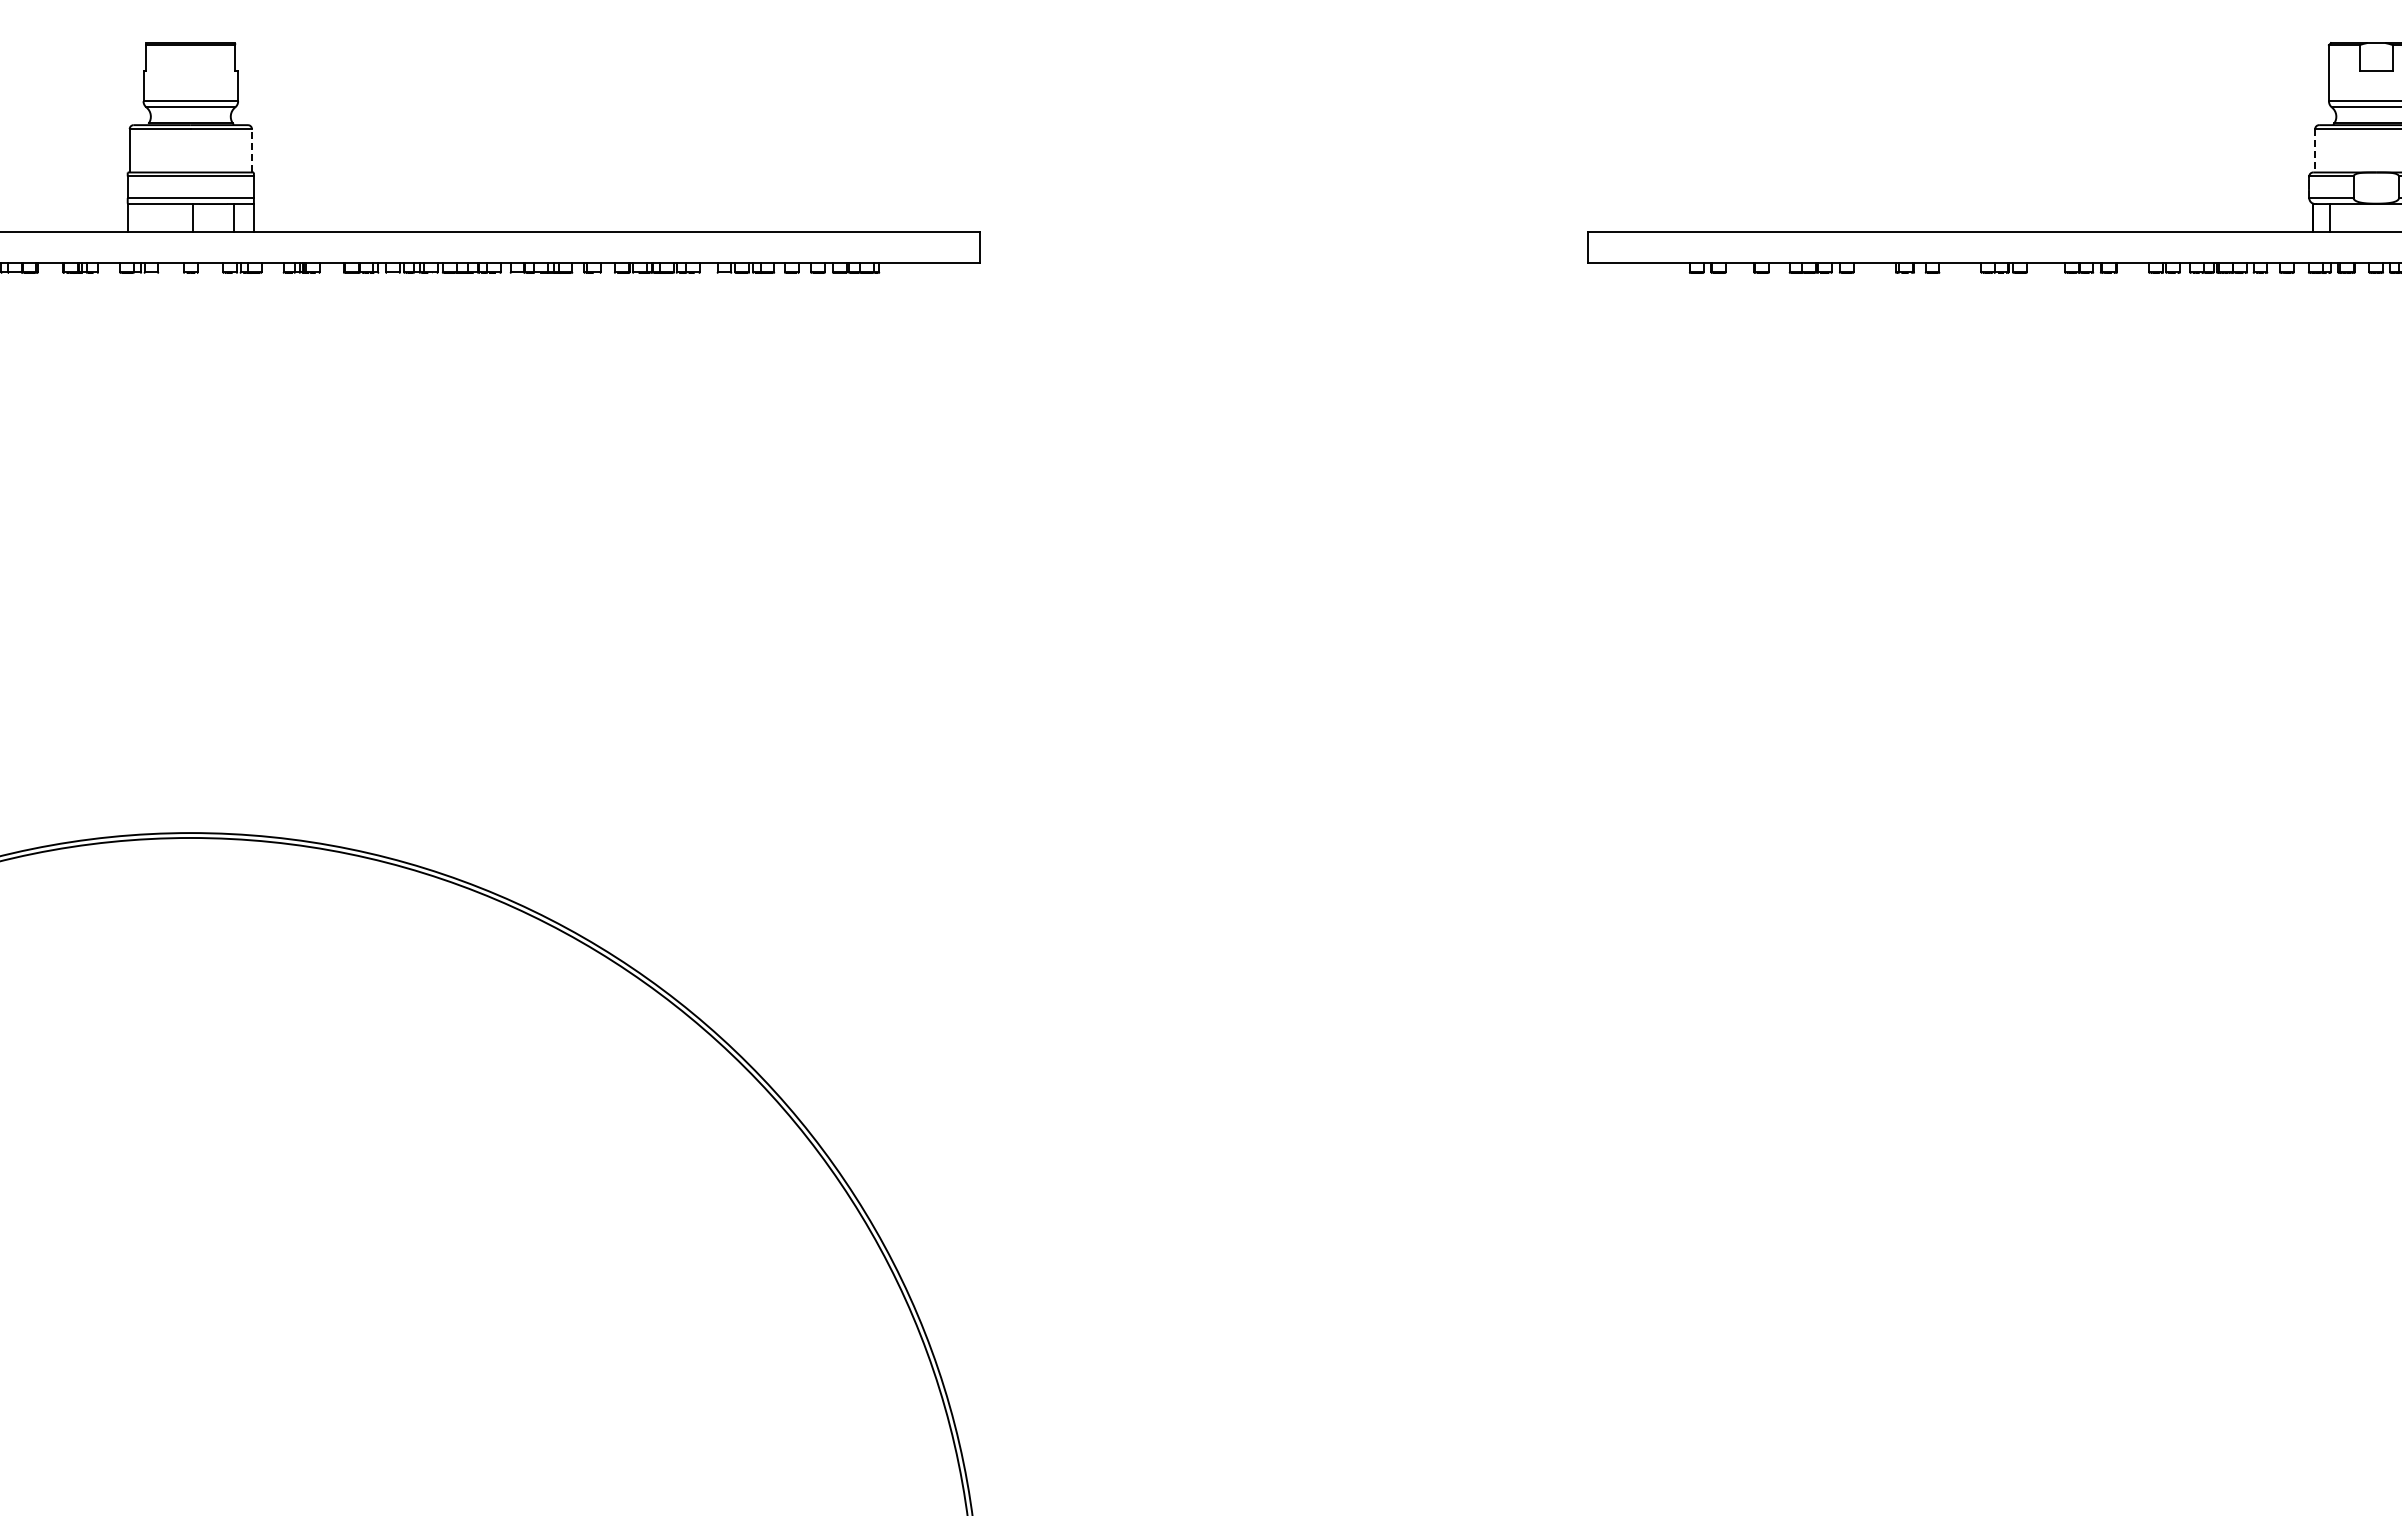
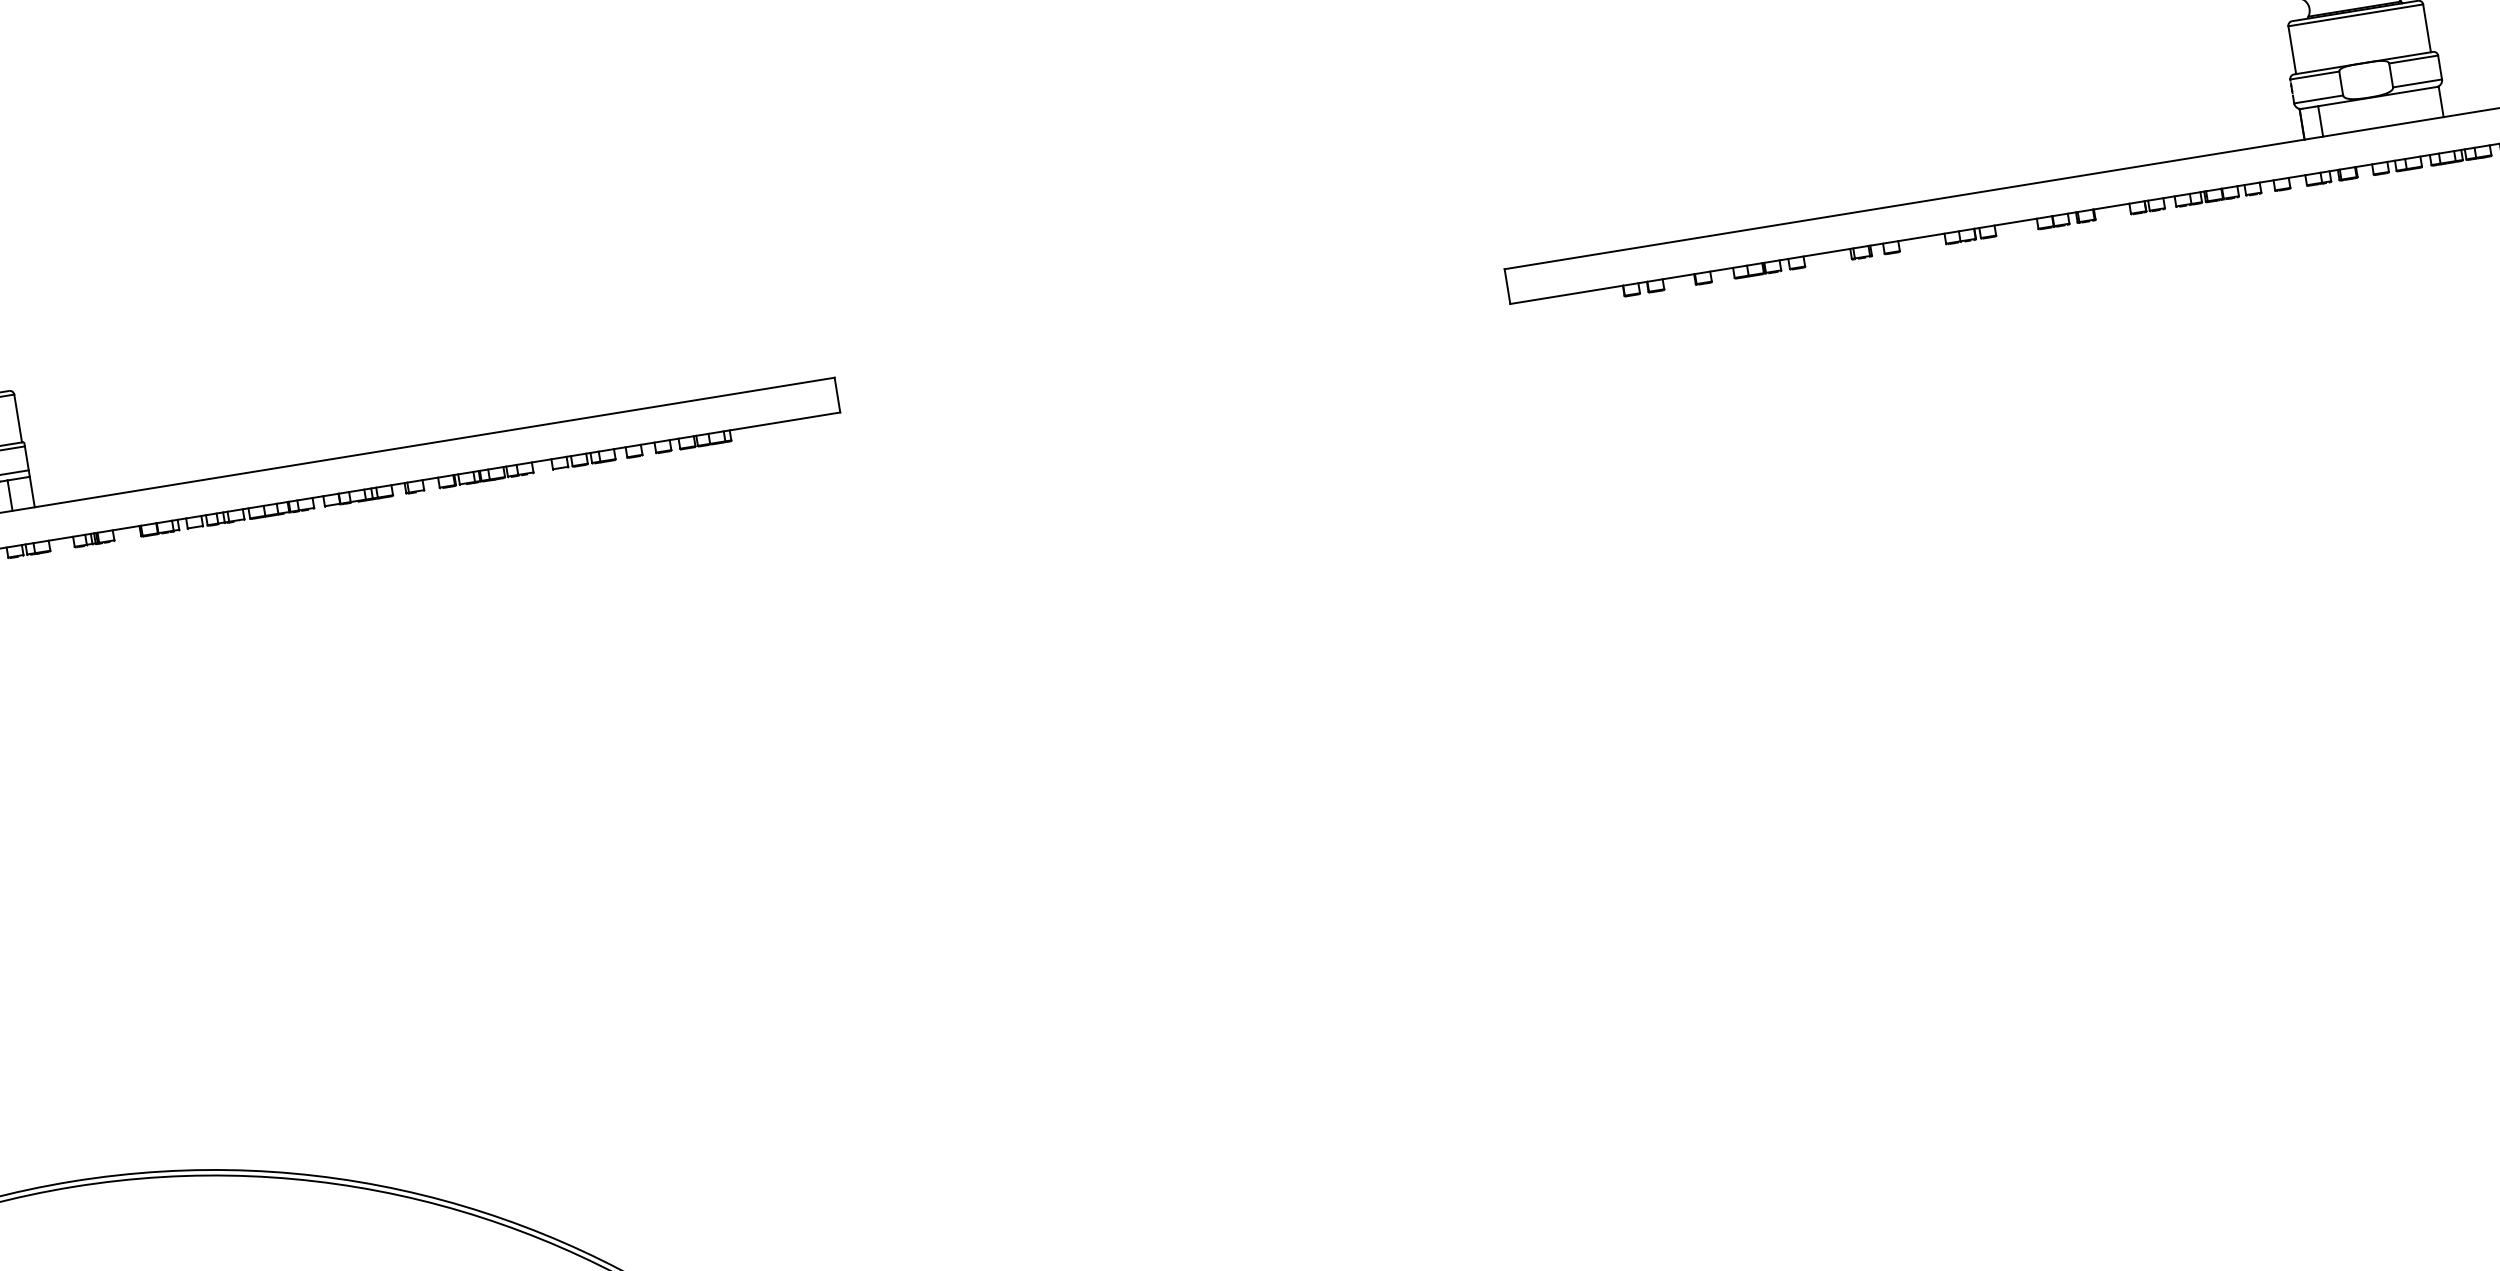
line: (251, 150) -> (17, 418), dashed -> solid
line: (2315, 150) -> (2292, 49), dashed -> solid

